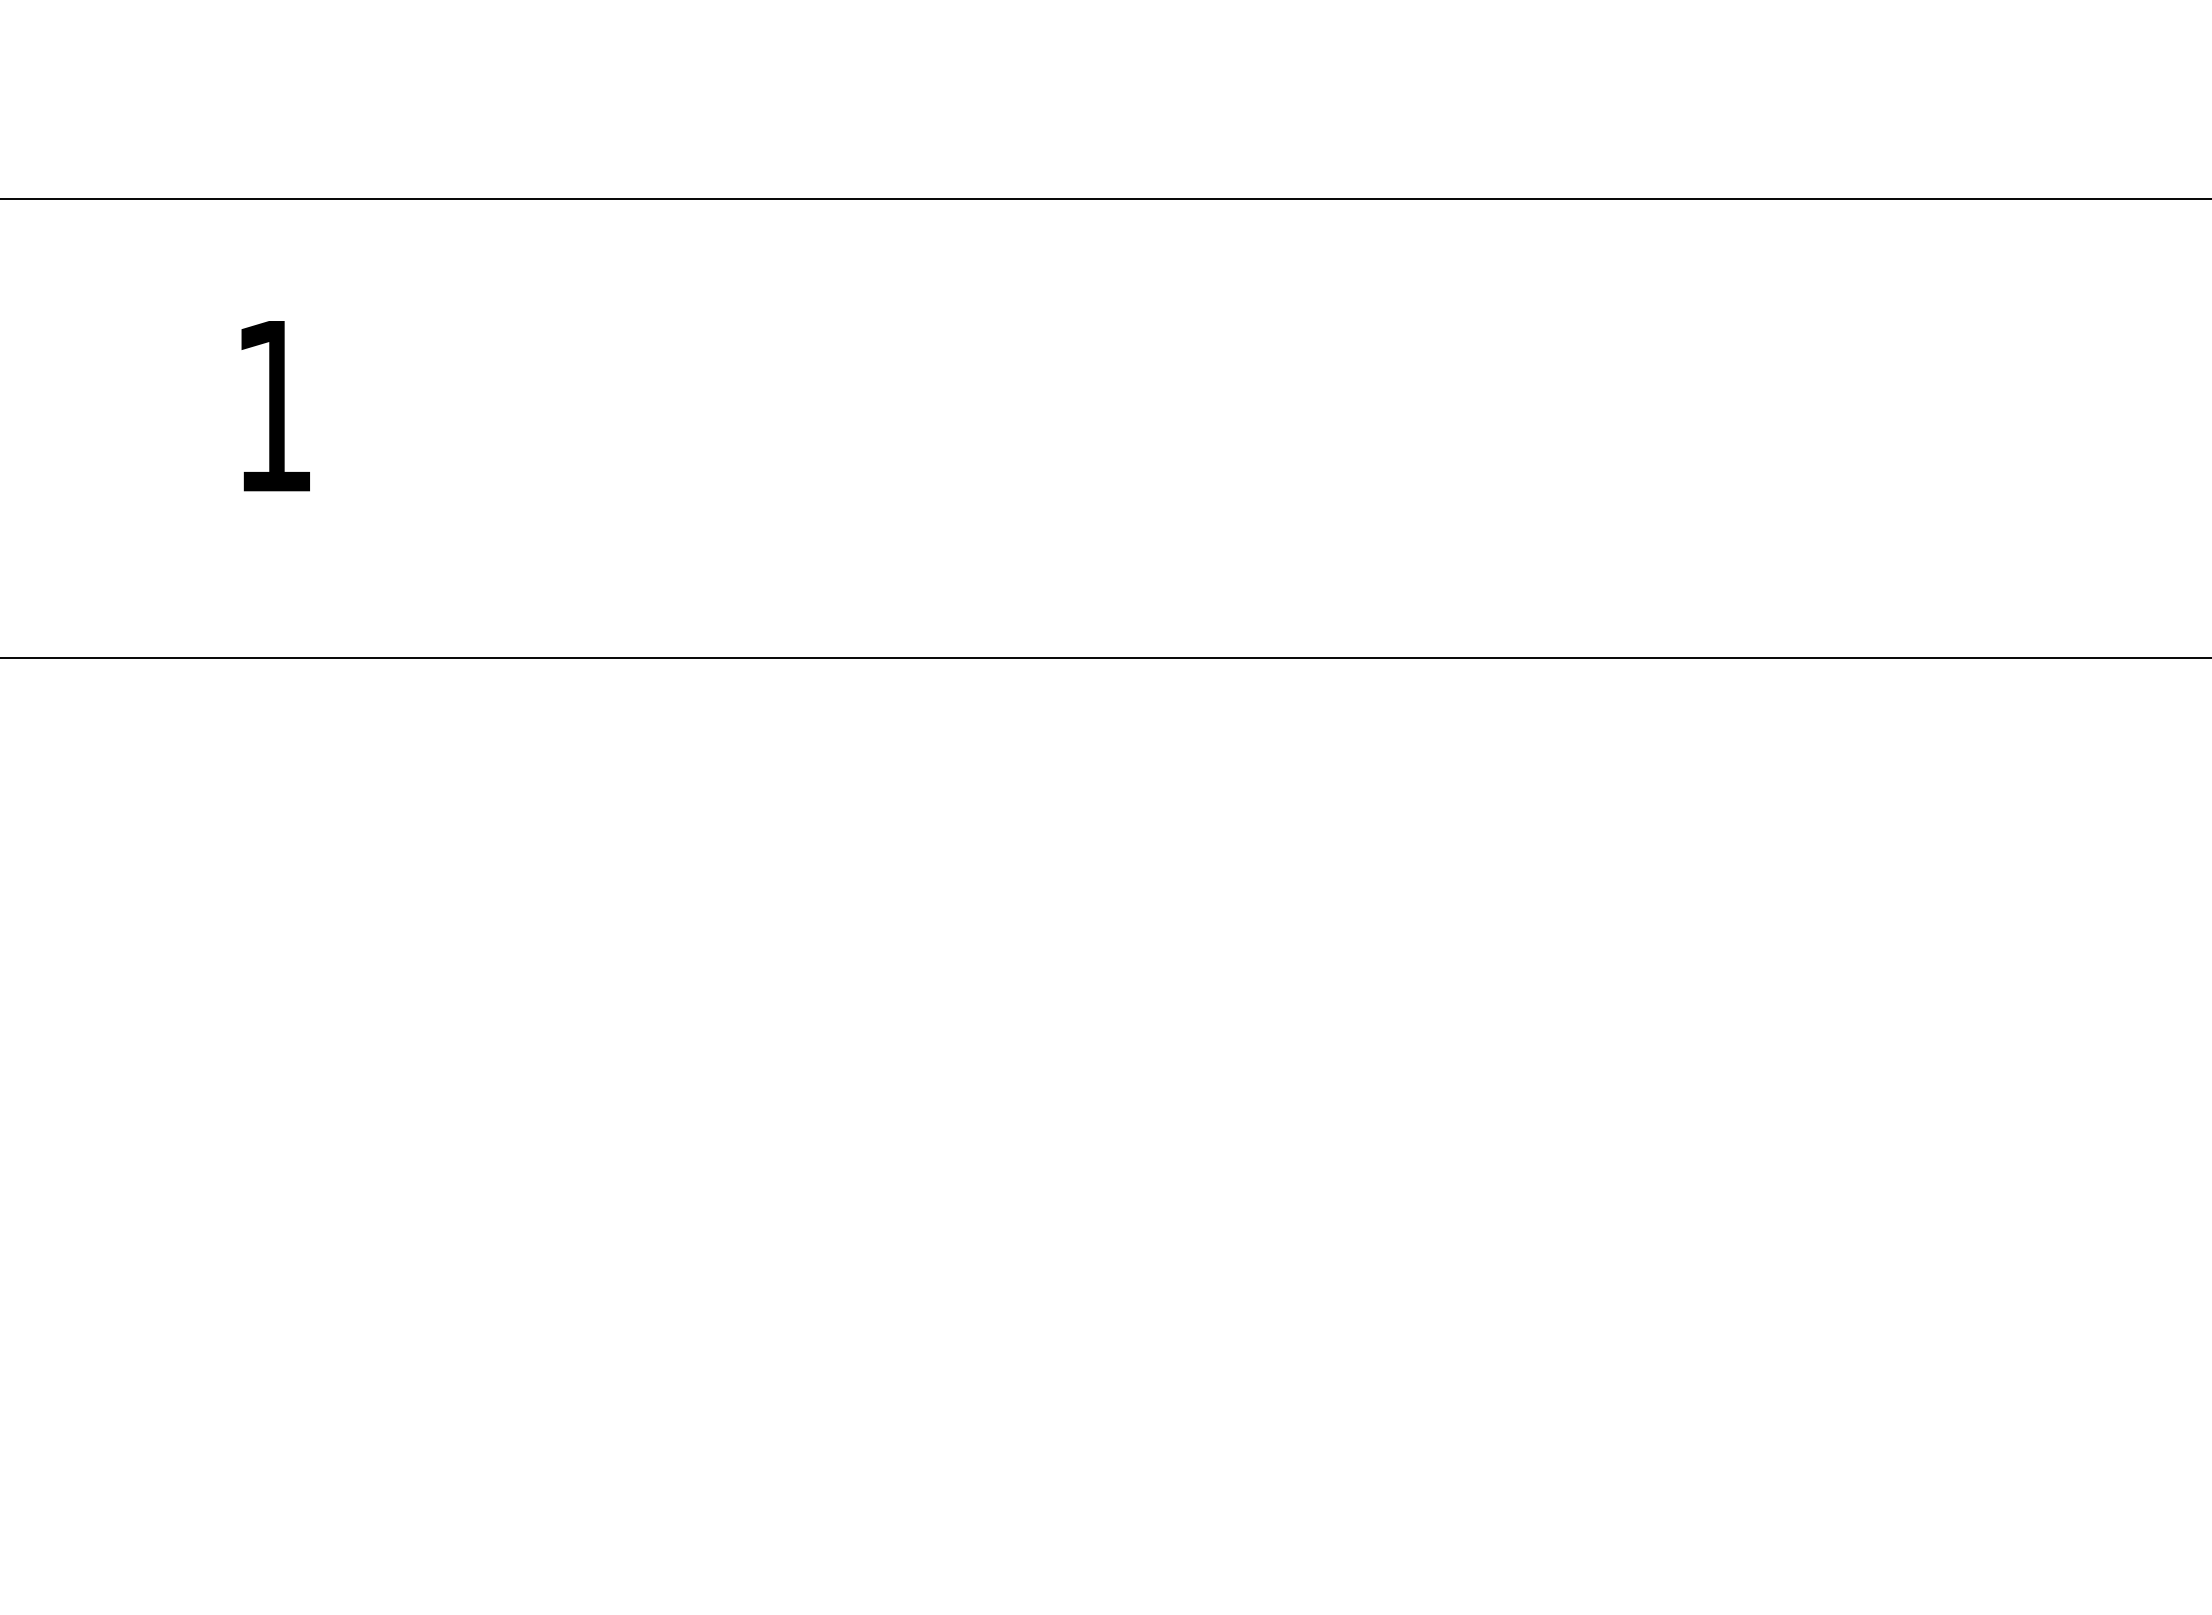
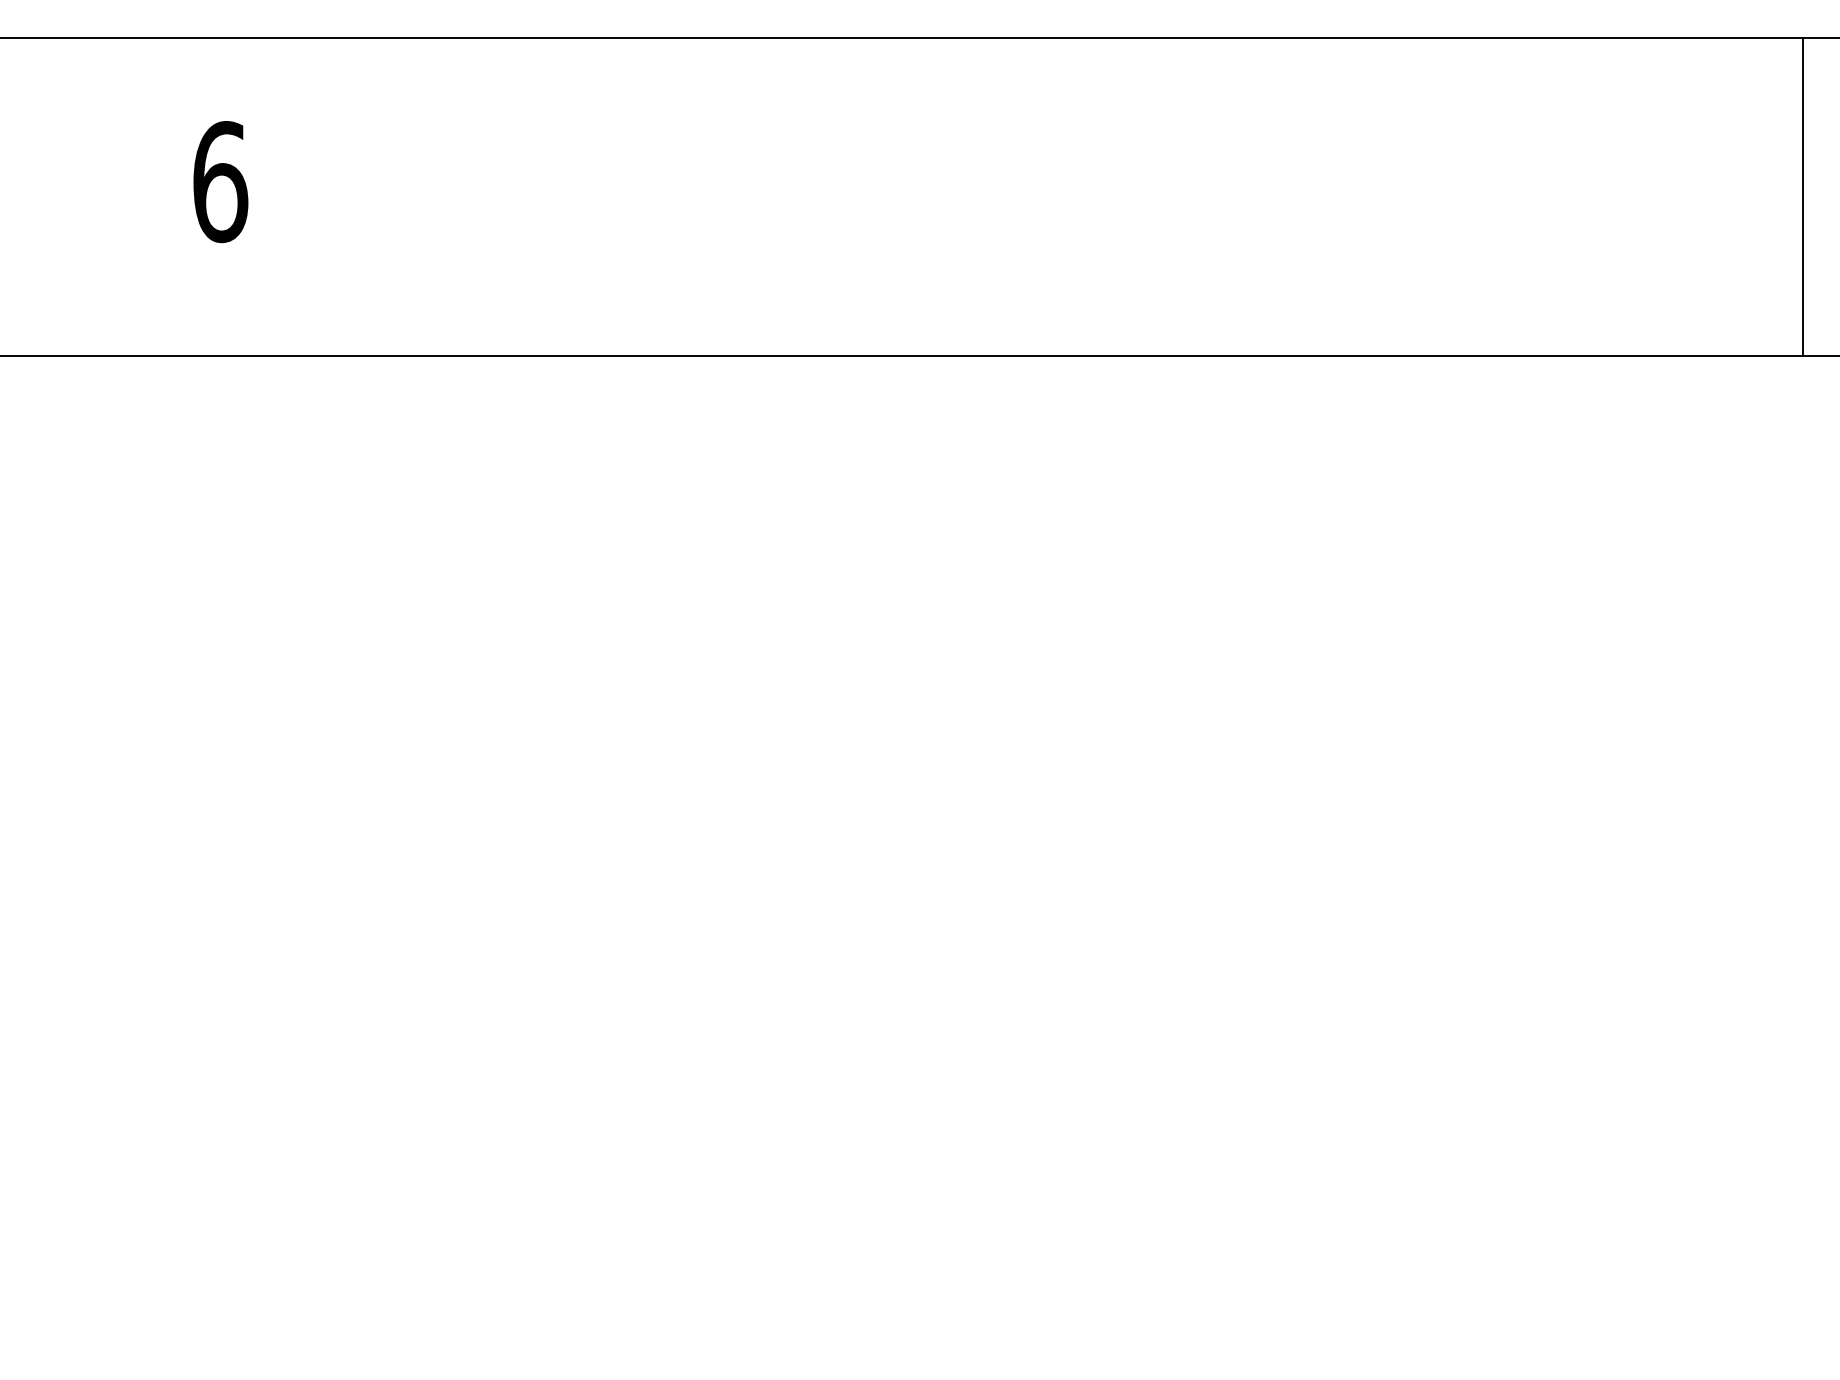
text: (274, 406) -> (220, 182), 1 -> 6

